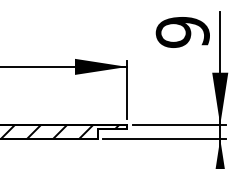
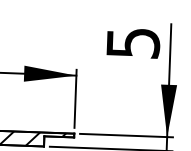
text: (182, 32) -> (132, 43), 9 -> 5

